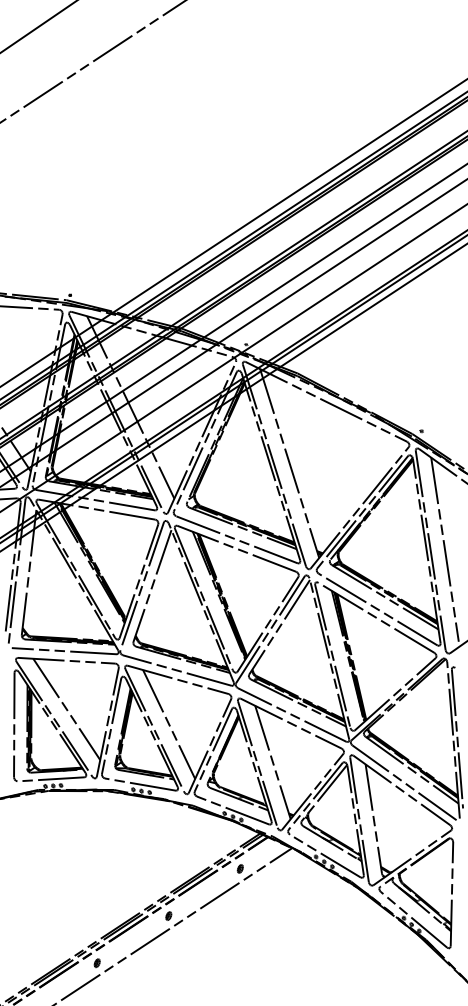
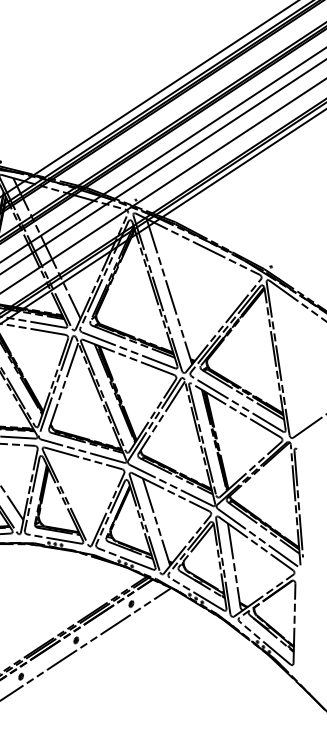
line: (444, 549) -> (288, 357), removed
line: (169, 724) -> (76, 492), removed

